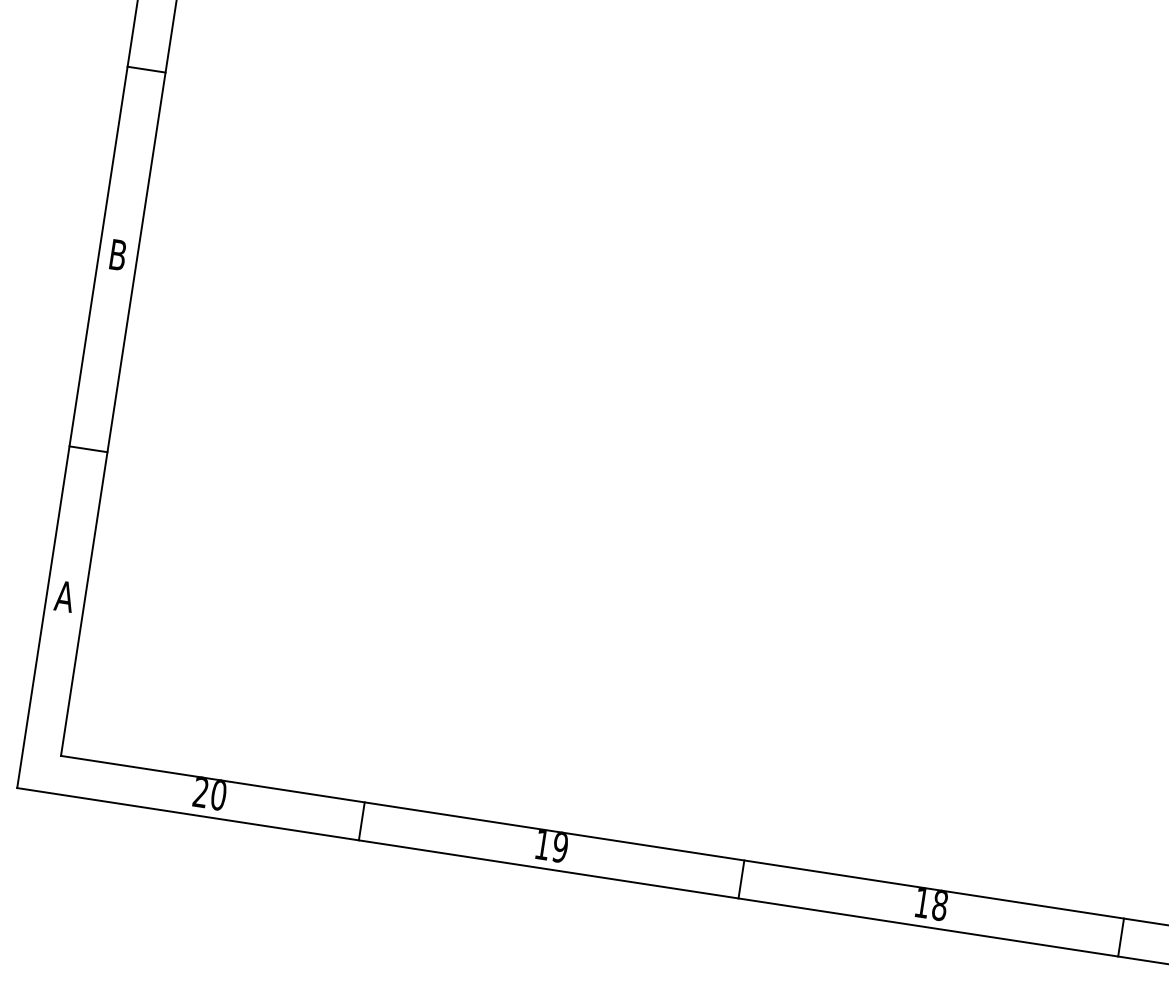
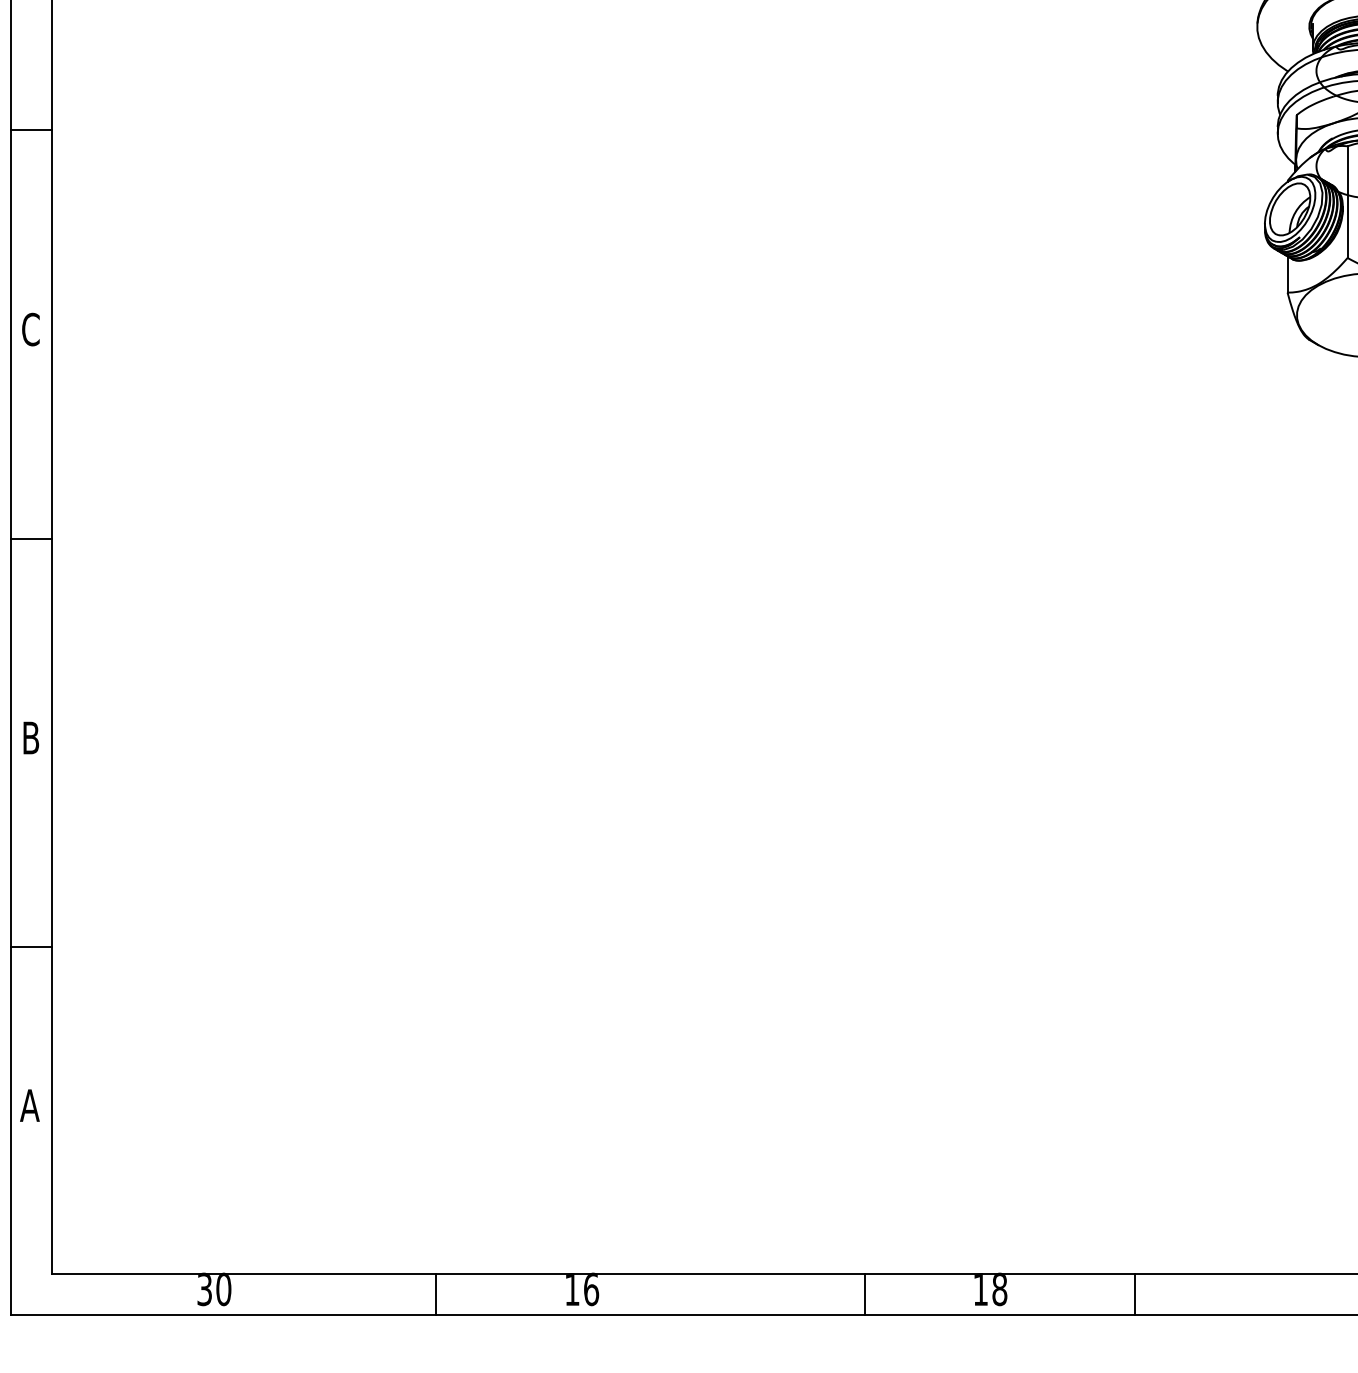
text: (200, 793) -> (204, 1290), 20 -> 30
line: (362, 820) -> (436, 1293), moved
text: (560, 847) -> (591, 1289), 19 -> 16
line: (741, 878) -> (864, 1293), moved
line: (1121, 936) -> (1135, 1293), moved

